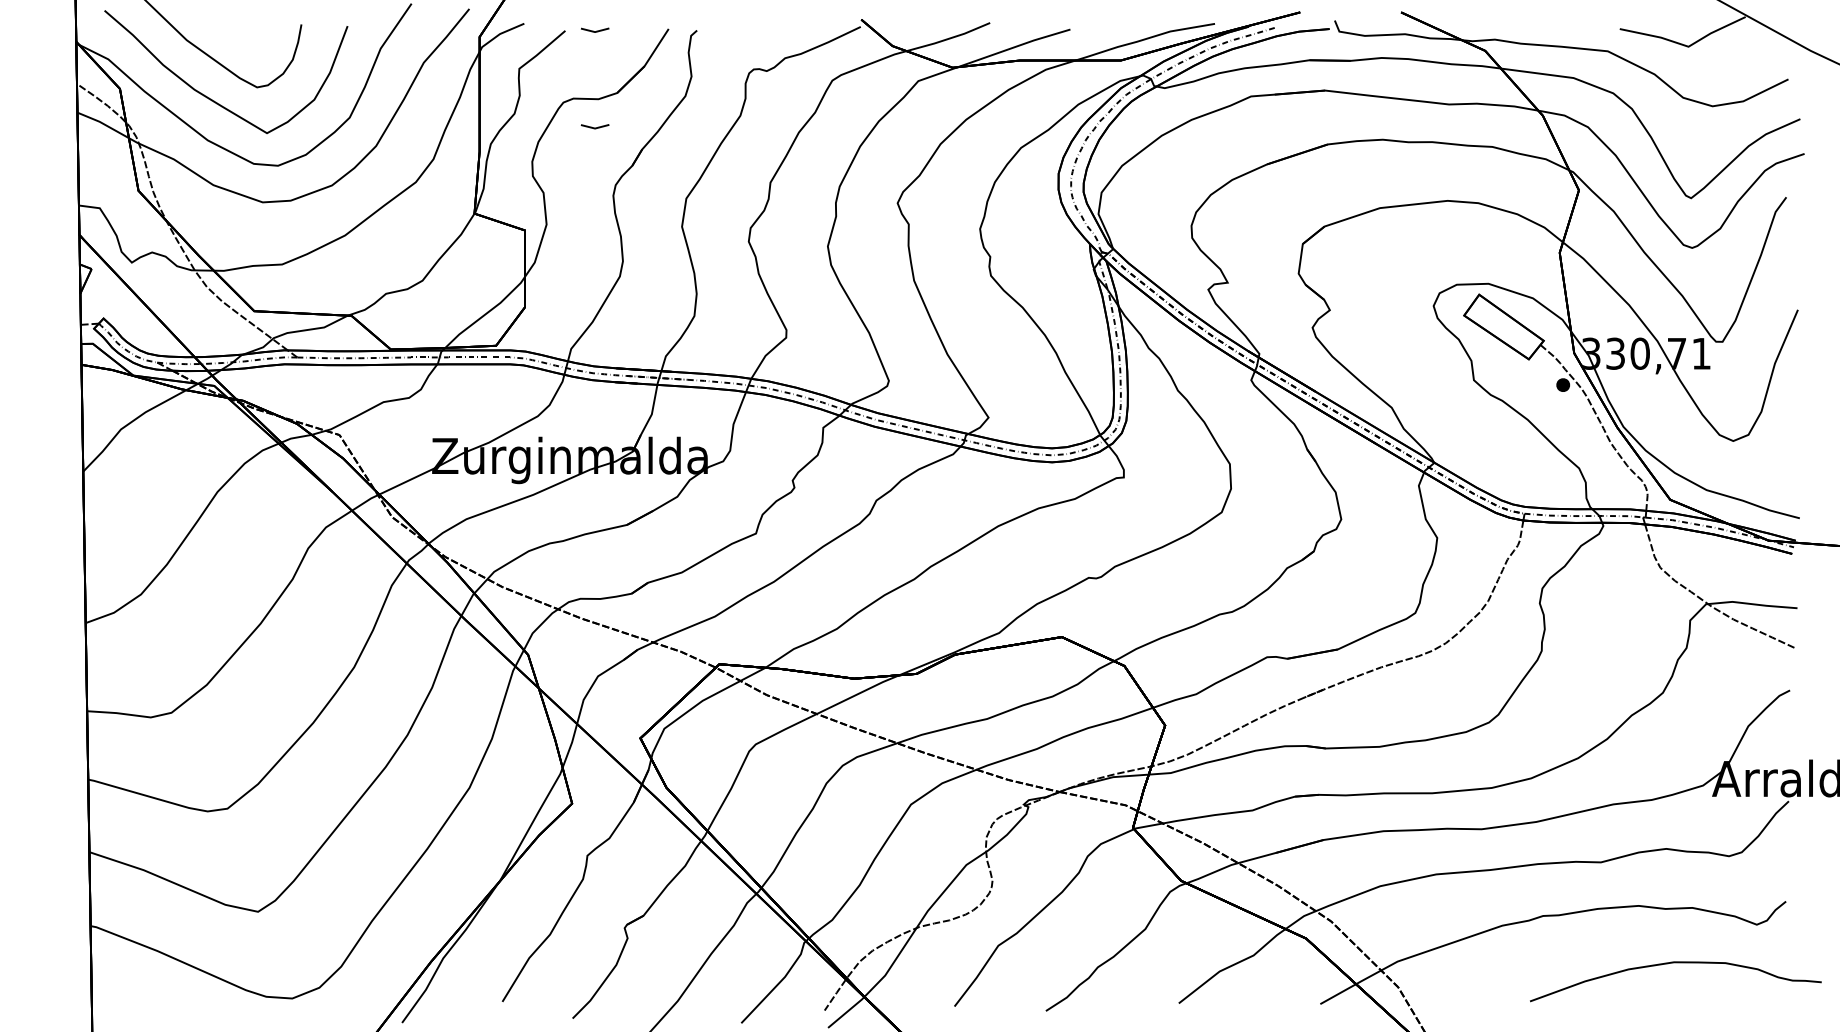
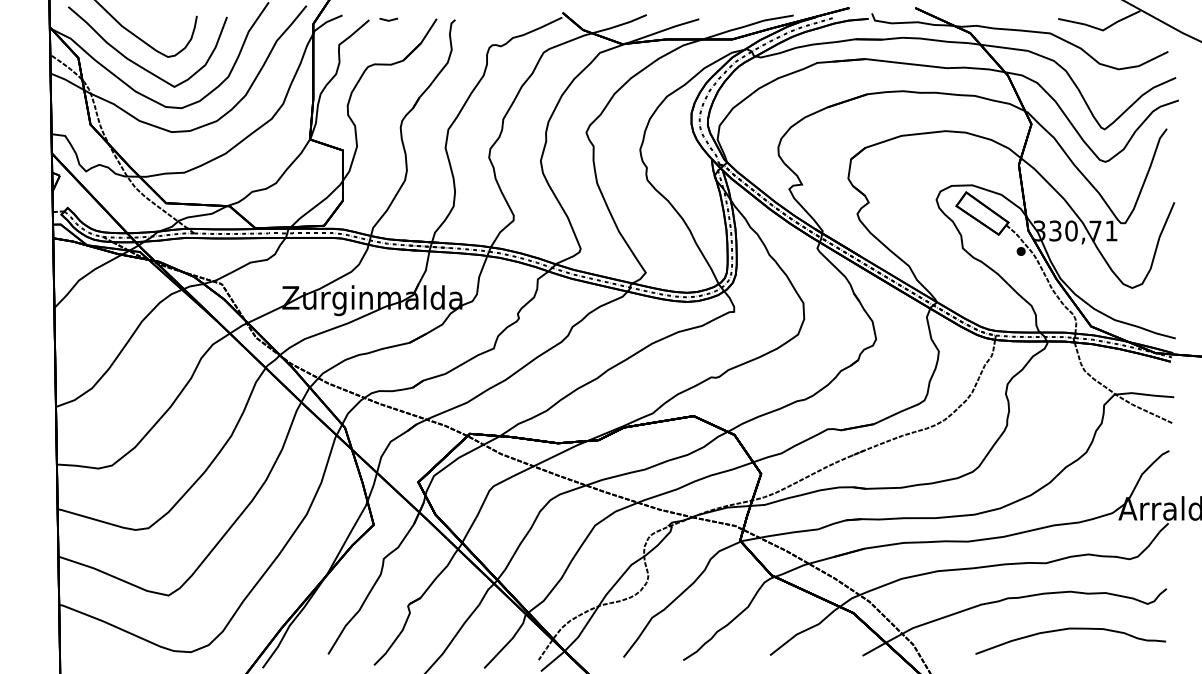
line: (594, 126) -> (388, 82), removed
curve: (1675, 963) -> (1070, 629), moved

